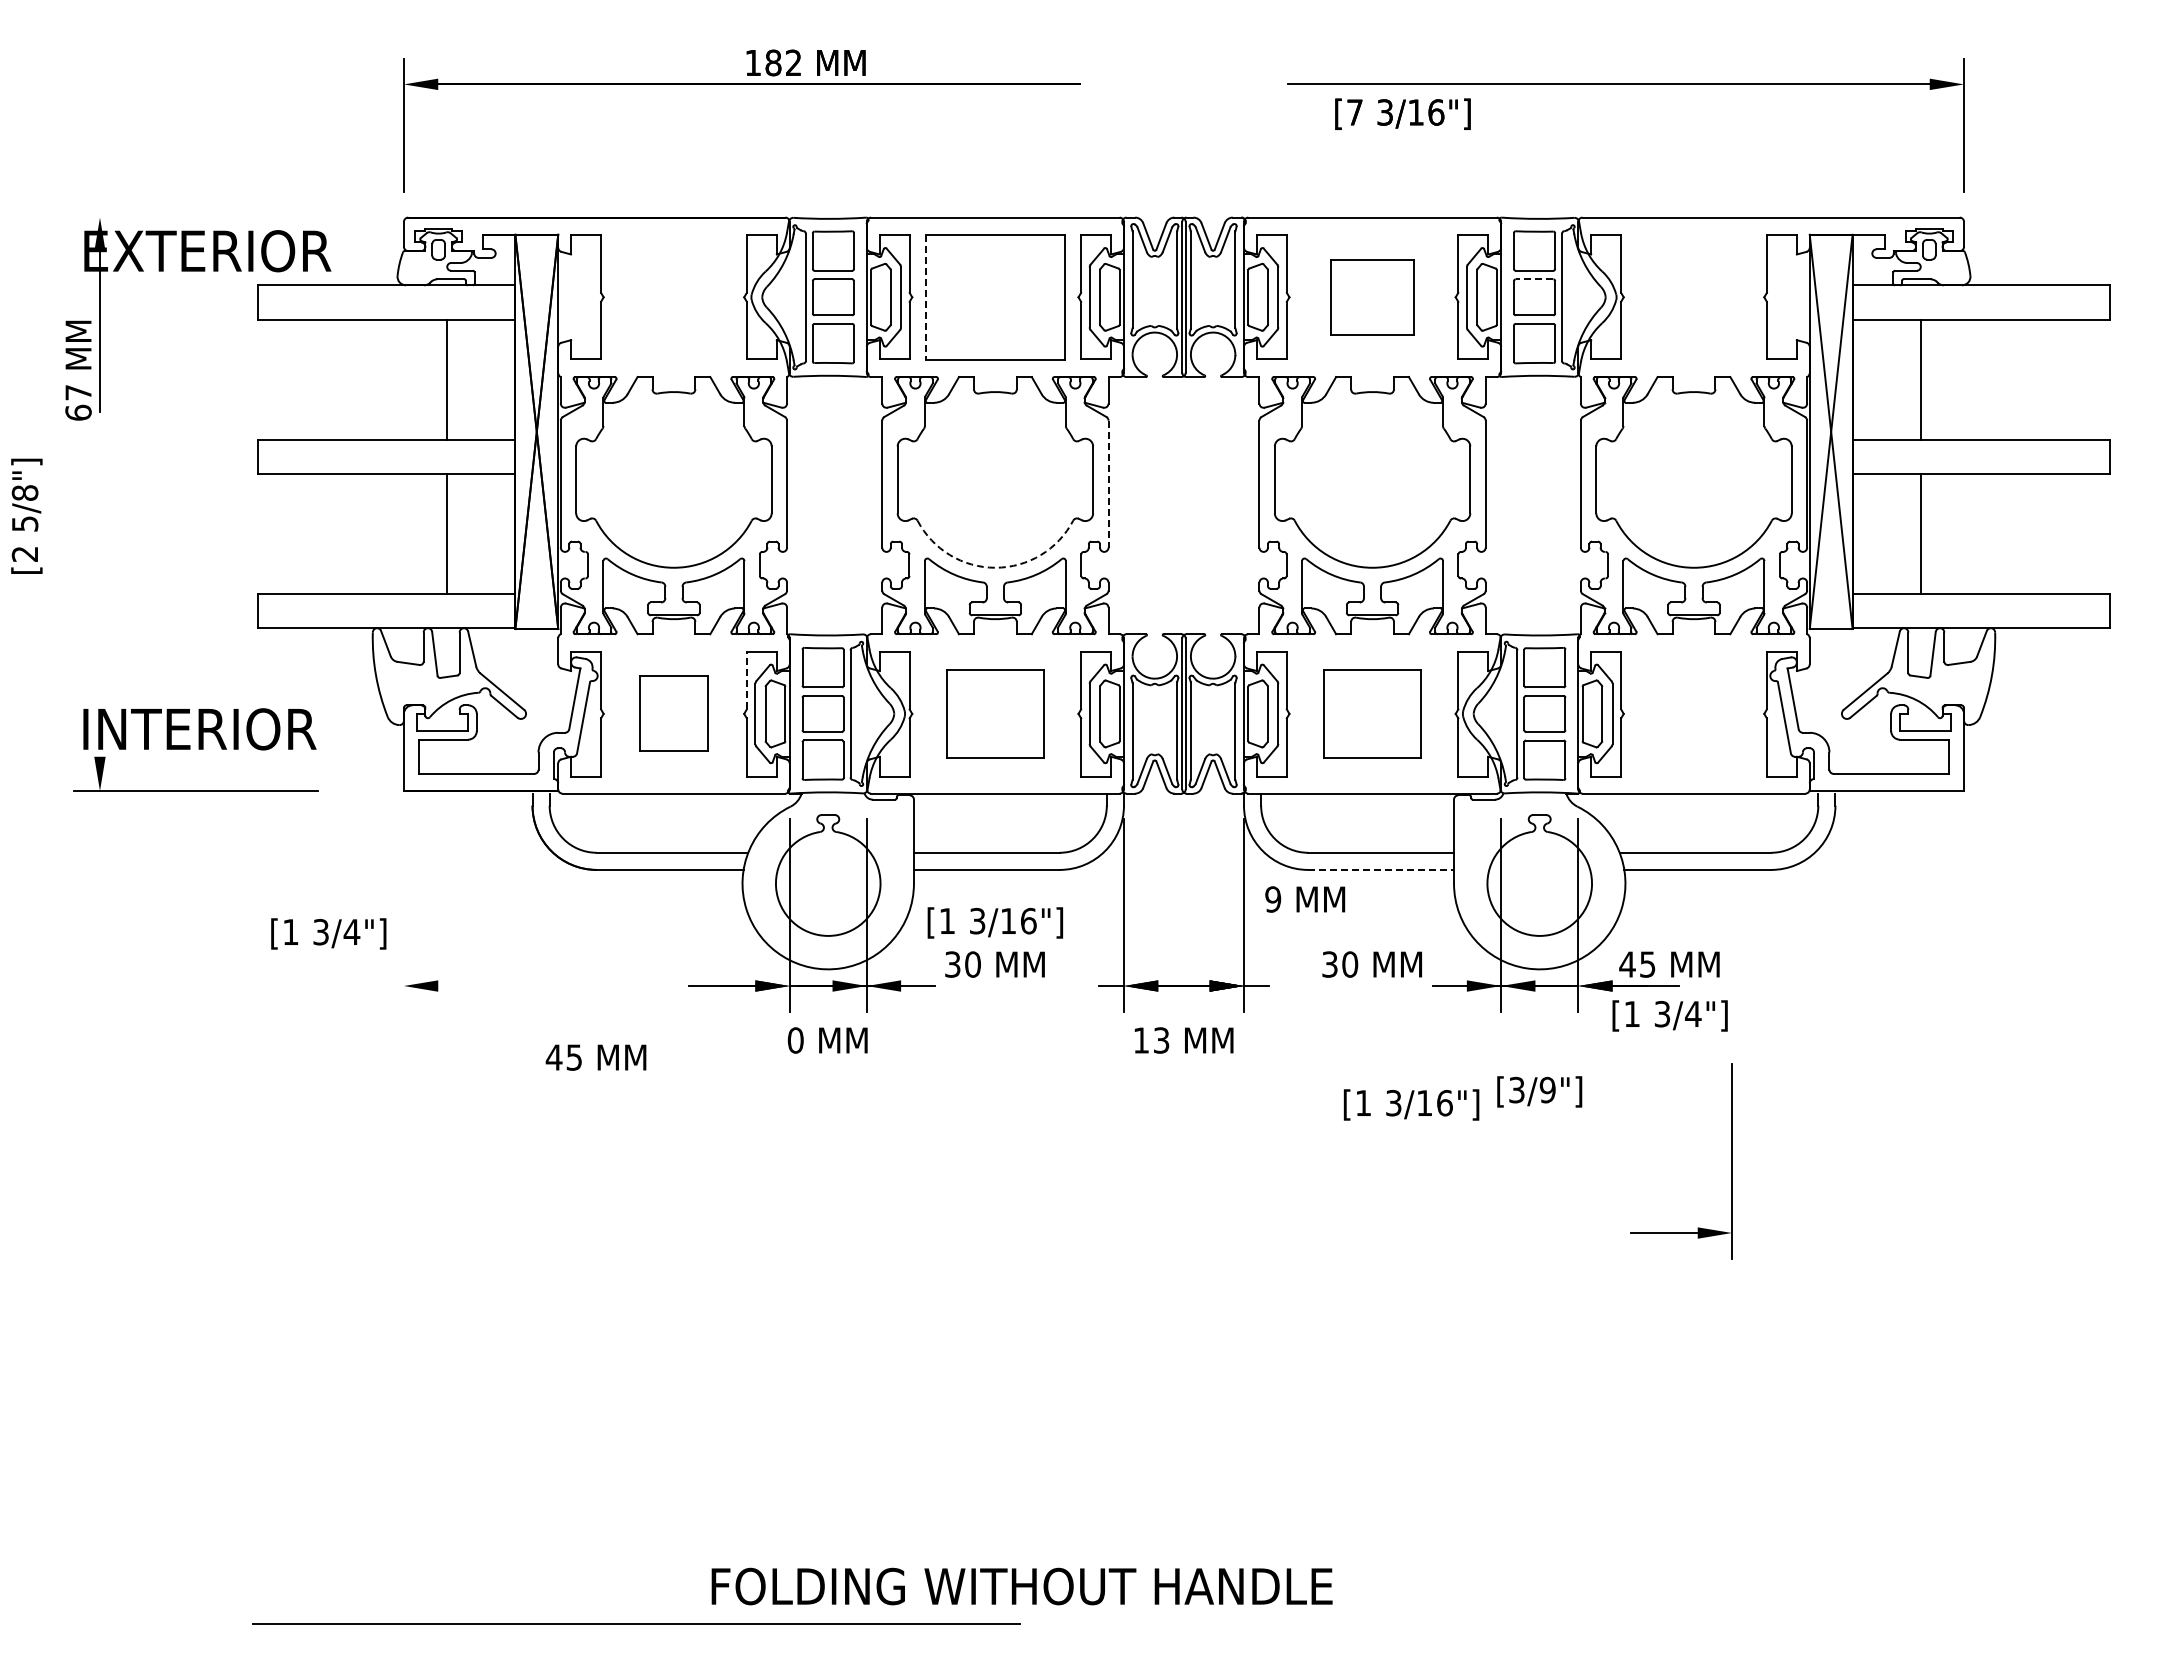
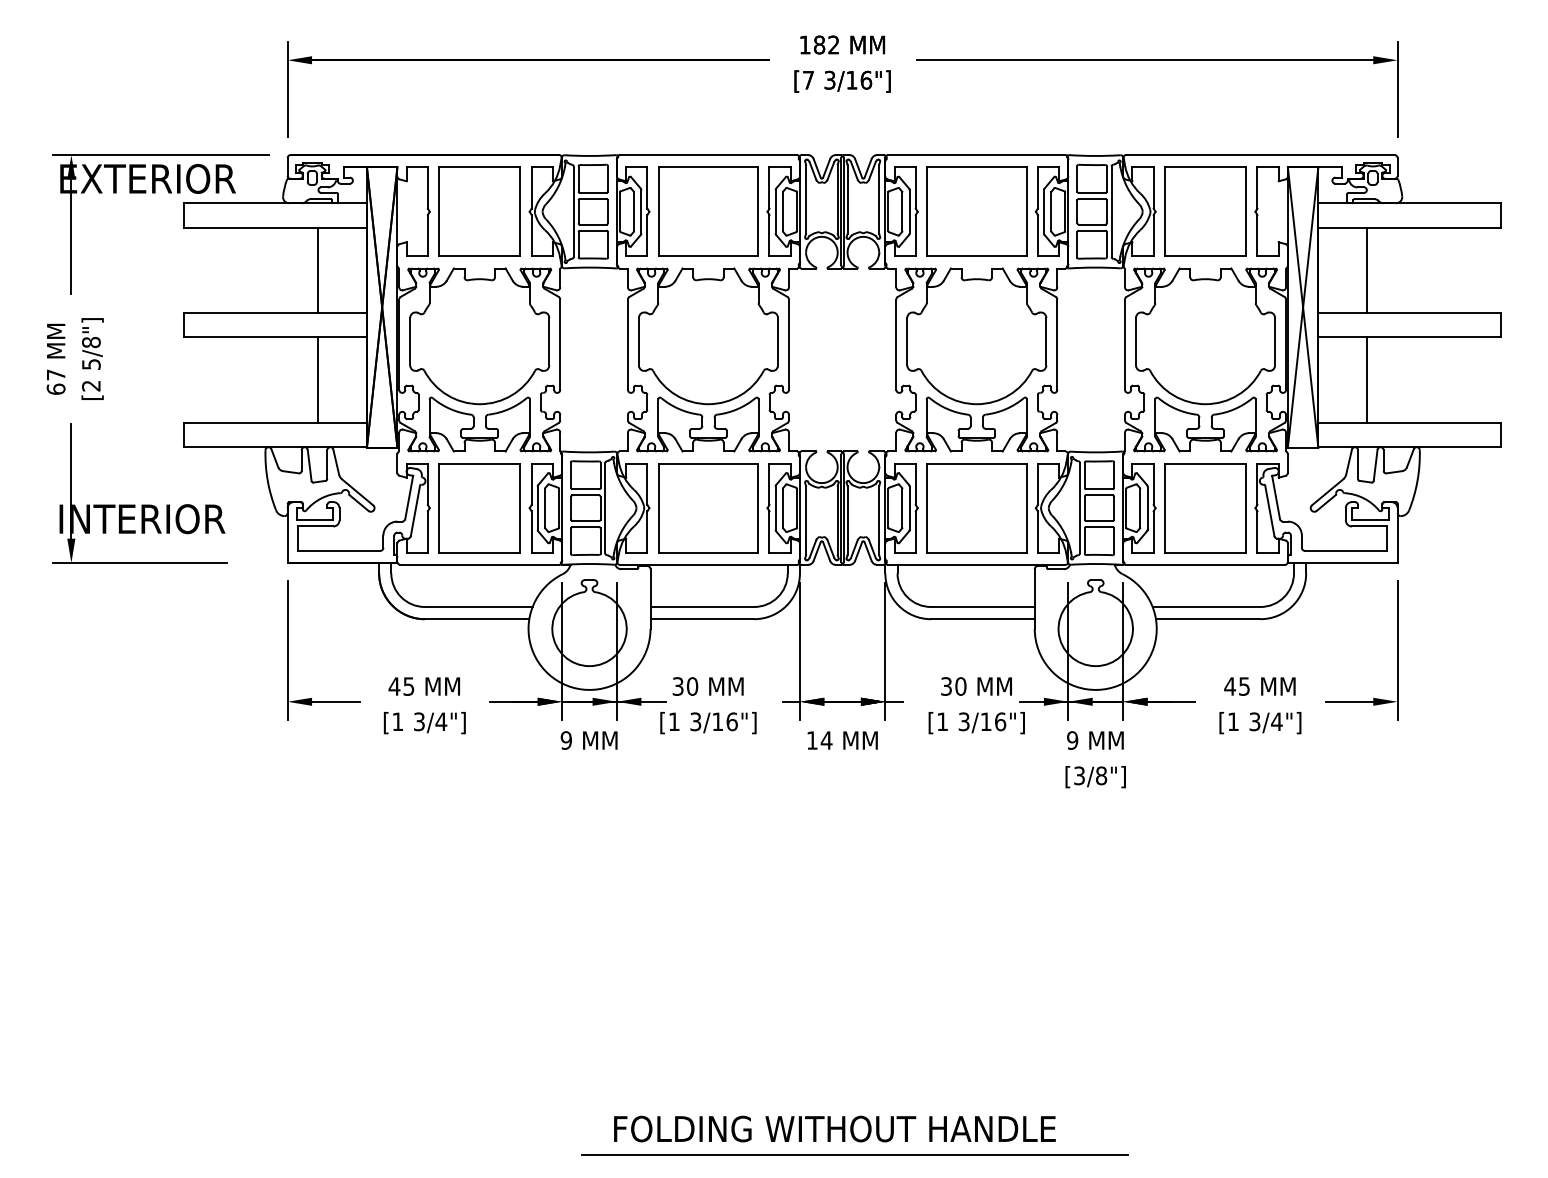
text: (805, 62) -> (842, 44), moved
text: (1402, 113) -> (842, 80), moved
line: (226, 217) -> (161, 154), added
line: (1534, 279) -> (1092, 199), dashed -> solid
part: (673, 297) -> (479, 211), added
line: (925, 297) -> (658, 211), dashed -> solid
part: (1372, 297) -> (976, 211), size x1.67
part: (1693, 297) -> (1205, 211), added
text: (78, 370) -> (56, 359), moved
line: (1108, 484) -> (788, 344), dashed -> solid
text: (26, 515) -> (92, 358), moved
arc: (995, 567) -> (708, 404), dashed -> solid
line: (100, 676) -> (71, 481), added
line: (746, 680) -> (531, 484), dashed -> solid
part: (673, 713) -> (479, 507), size x1.67
part: (995, 713) -> (708, 507), size x1.43
part: (1372, 713) -> (976, 507), size x1.43
part: (1693, 713) -> (1205, 507), added
line: (1381, 869) -> (983, 618), dashed -> solid
text: (1305, 899) -> (1095, 740), moved
line: (403, 913) -> (287, 650), added
text: (995, 922) -> (708, 722), moved
text: (328, 933) -> (424, 722), moved
text: (1669, 964) -> (1259, 686), moved
line: (471, 986) -> (335, 702), added
text: (1669, 1015) -> (1259, 722), moved
text: (795, 1040) -> (566, 740), 0 -> 9
text: (1161, 1040) -> (826, 740), 13 -> 14
text: (595, 1057) -> (423, 686), moved
text: (1547, 1090) -> (1101, 776), [3/9"] -> [3/8"]
text: (1411, 1104) -> (976, 722), moved
part: (1731, 1161) -> (1397, 650), moved
text: (1021, 1586) -> (834, 1129), moved
line: (636, 1623) -> (855, 1155), moved

